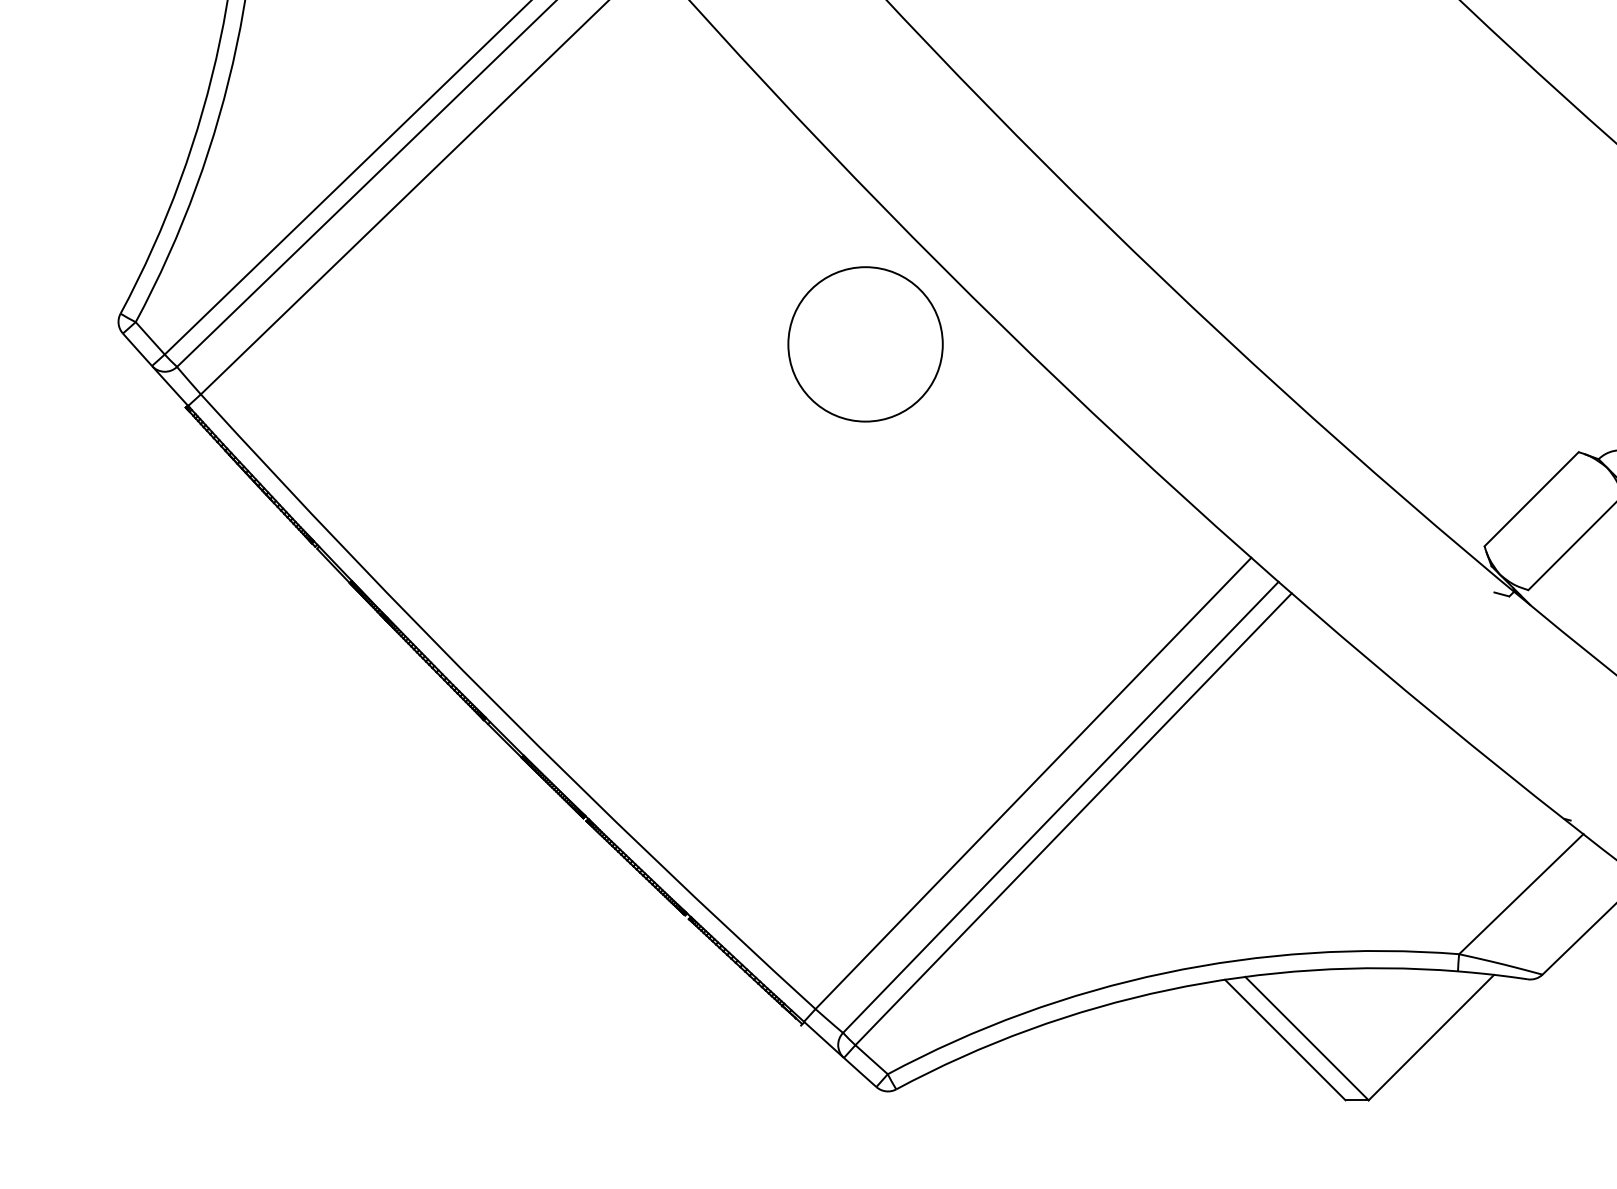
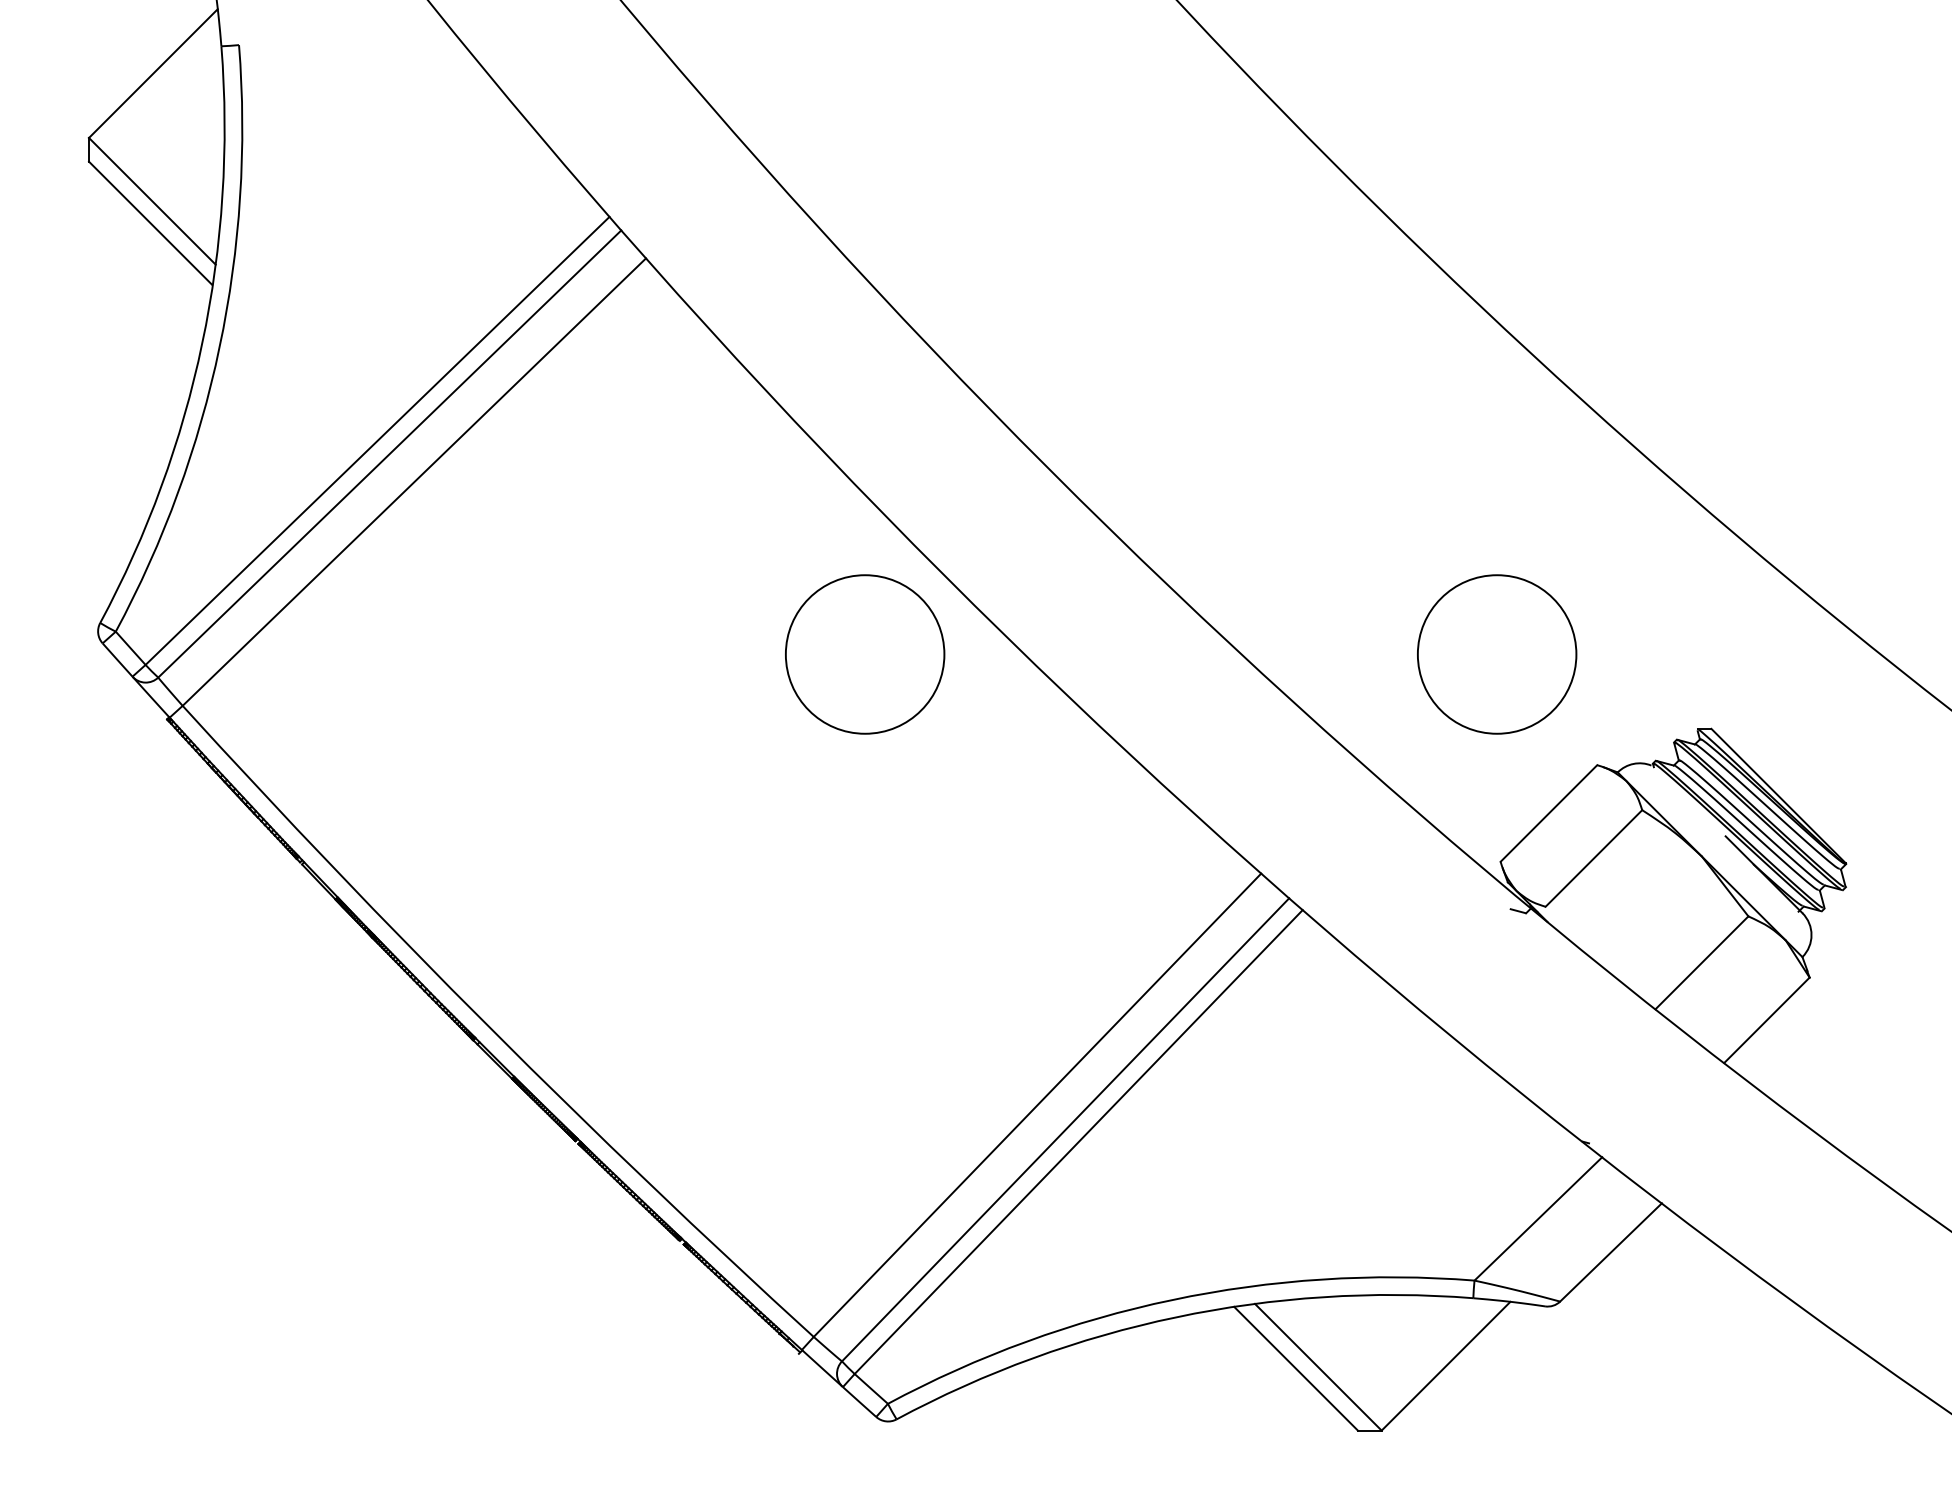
circle: (1481, 344) -> (1497, 654), added

